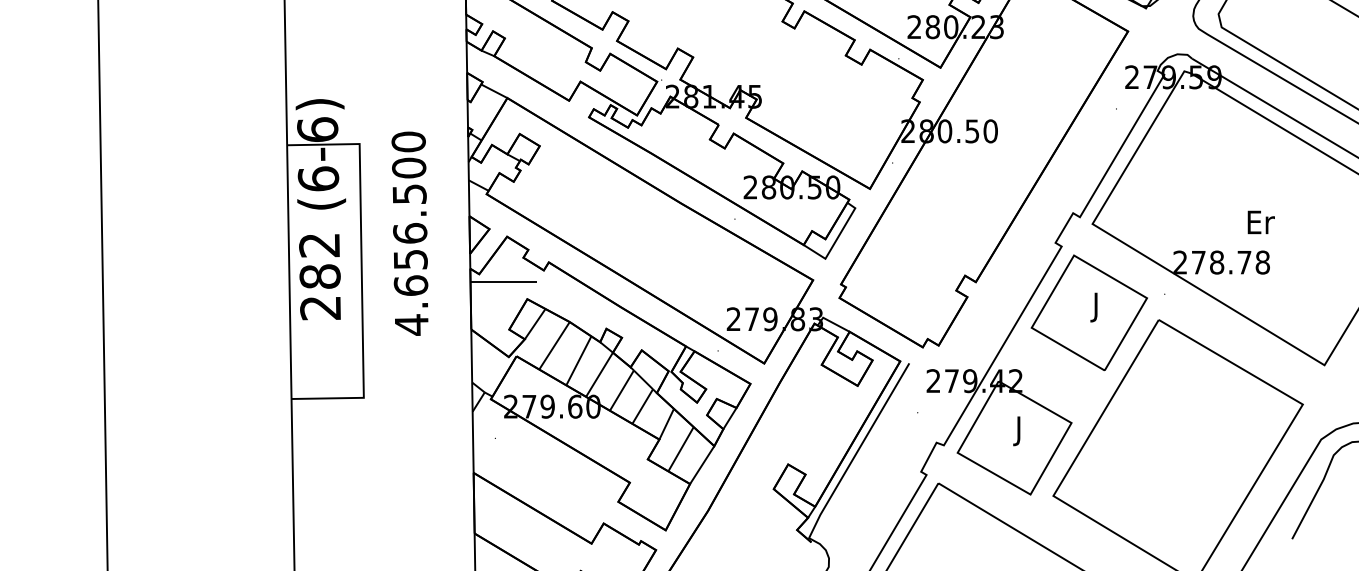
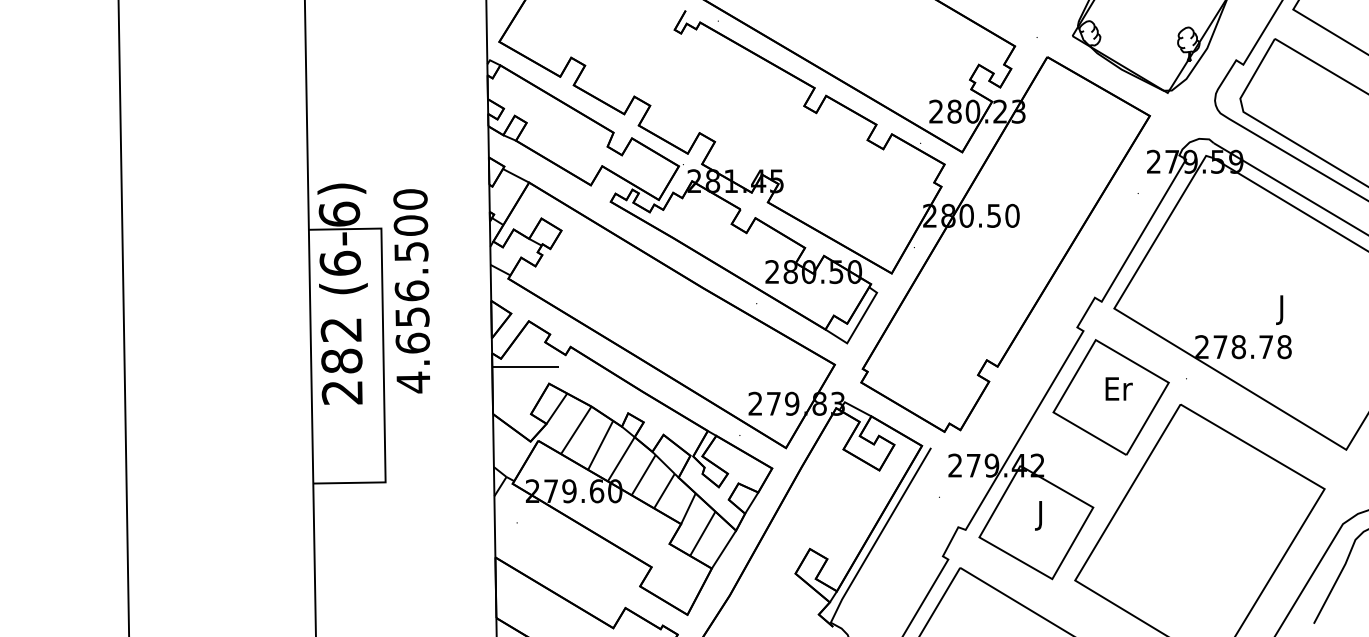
text: (1260, 224) -> (1282, 309), Er -> J
text: (409, 233) -> (411, 291), moved
text: (1096, 306) -> (1118, 391), J -> Er

